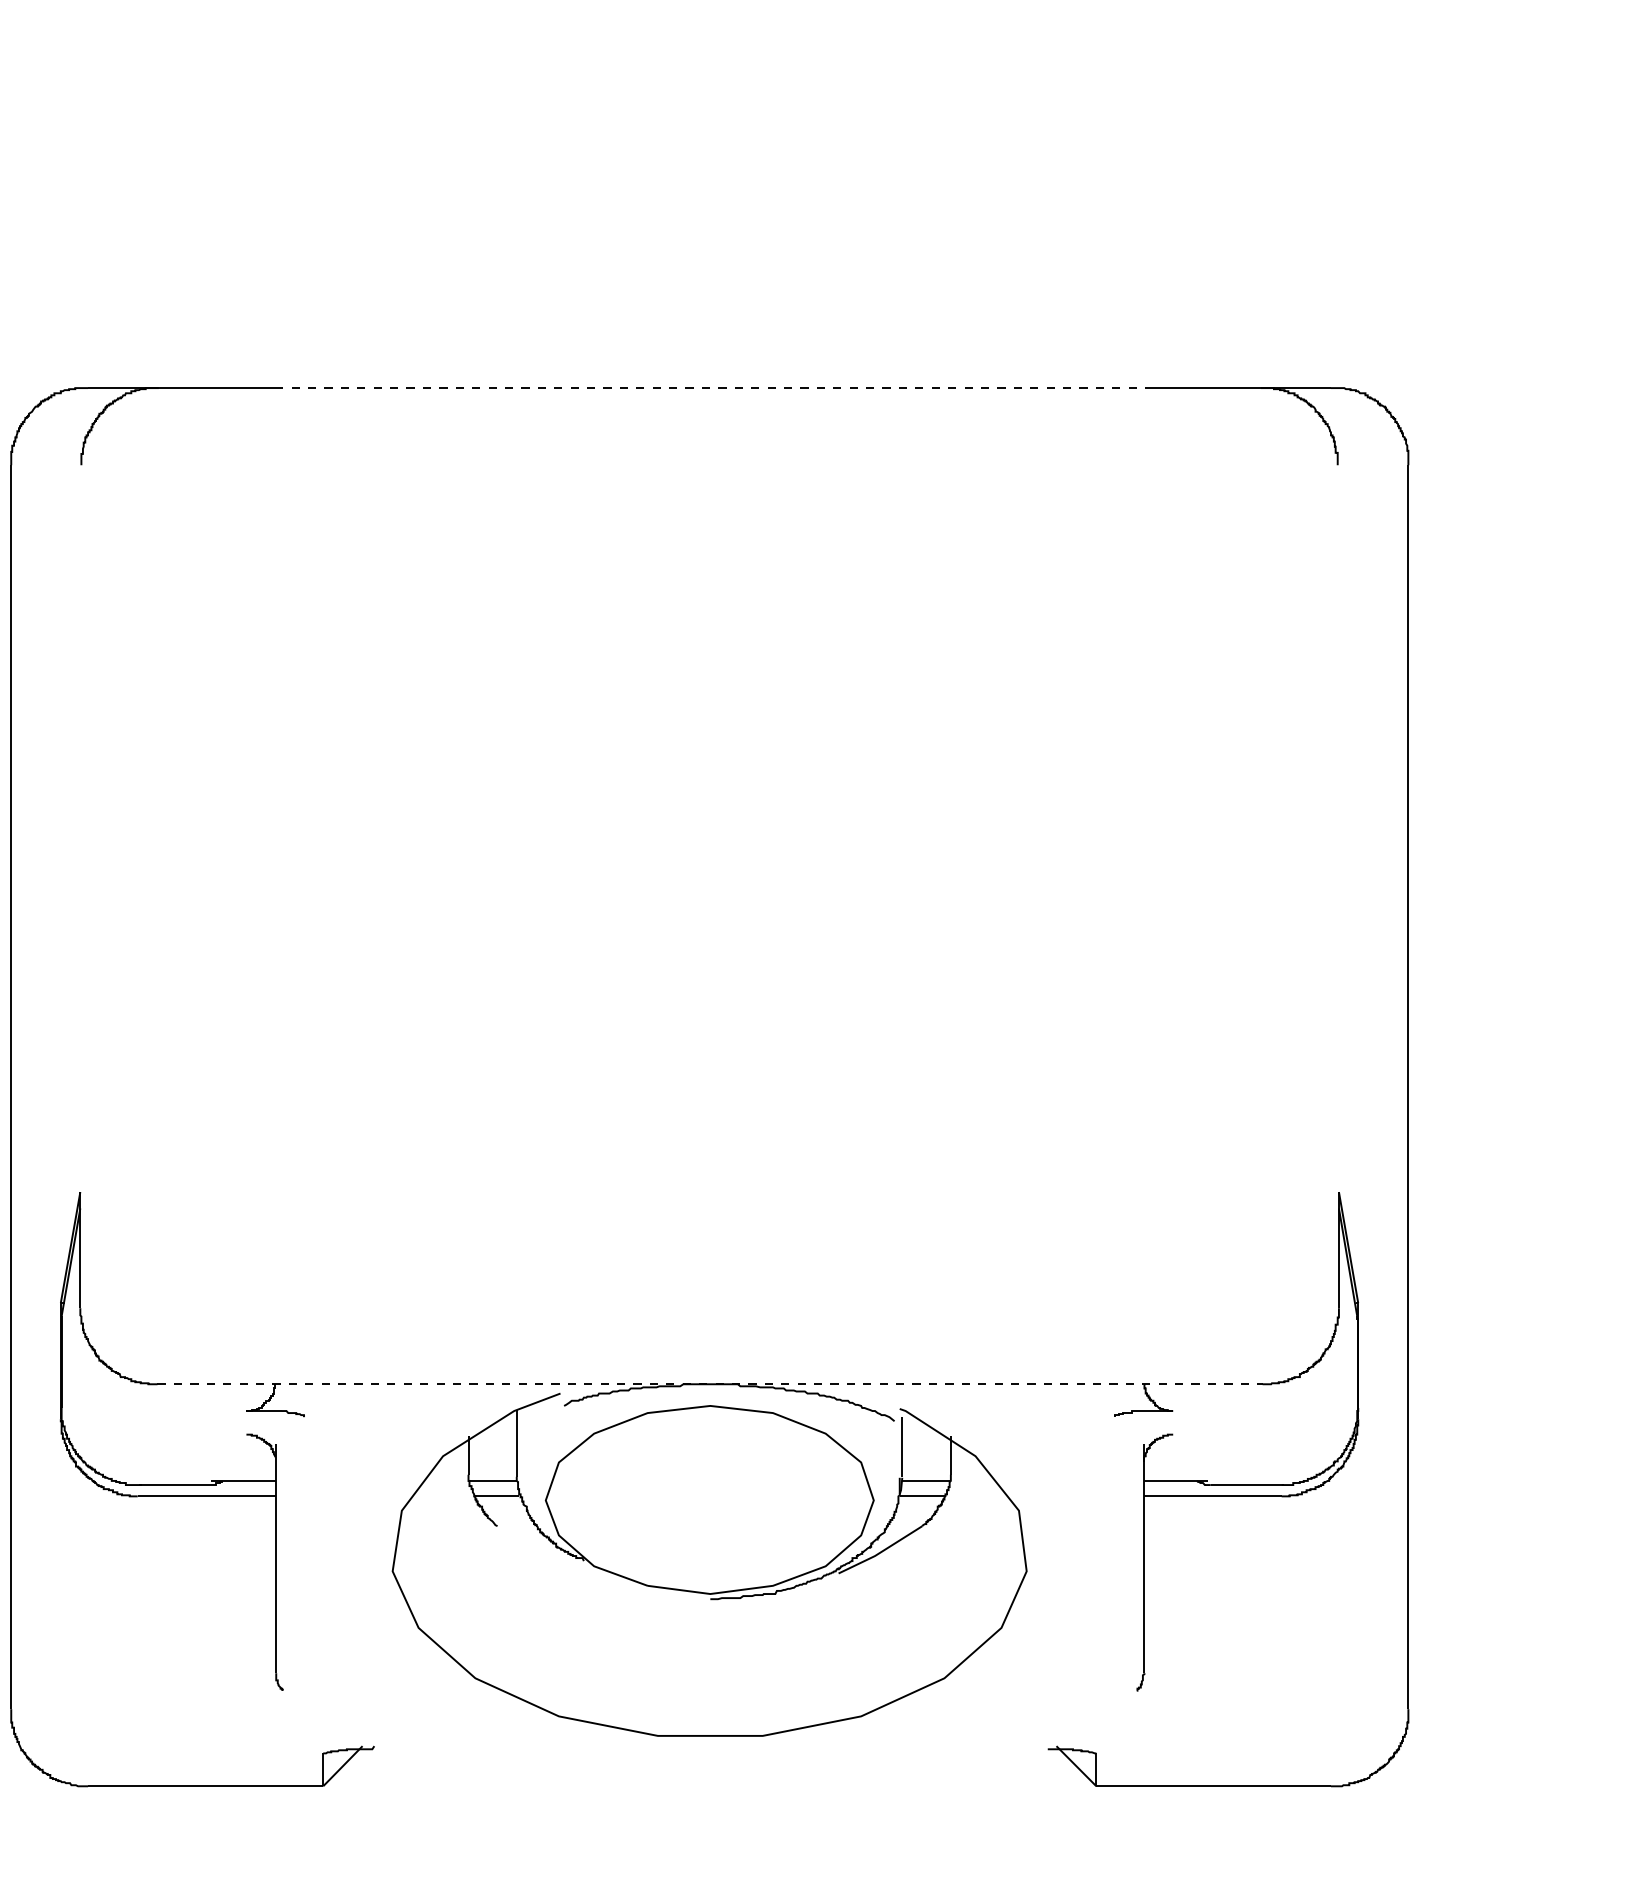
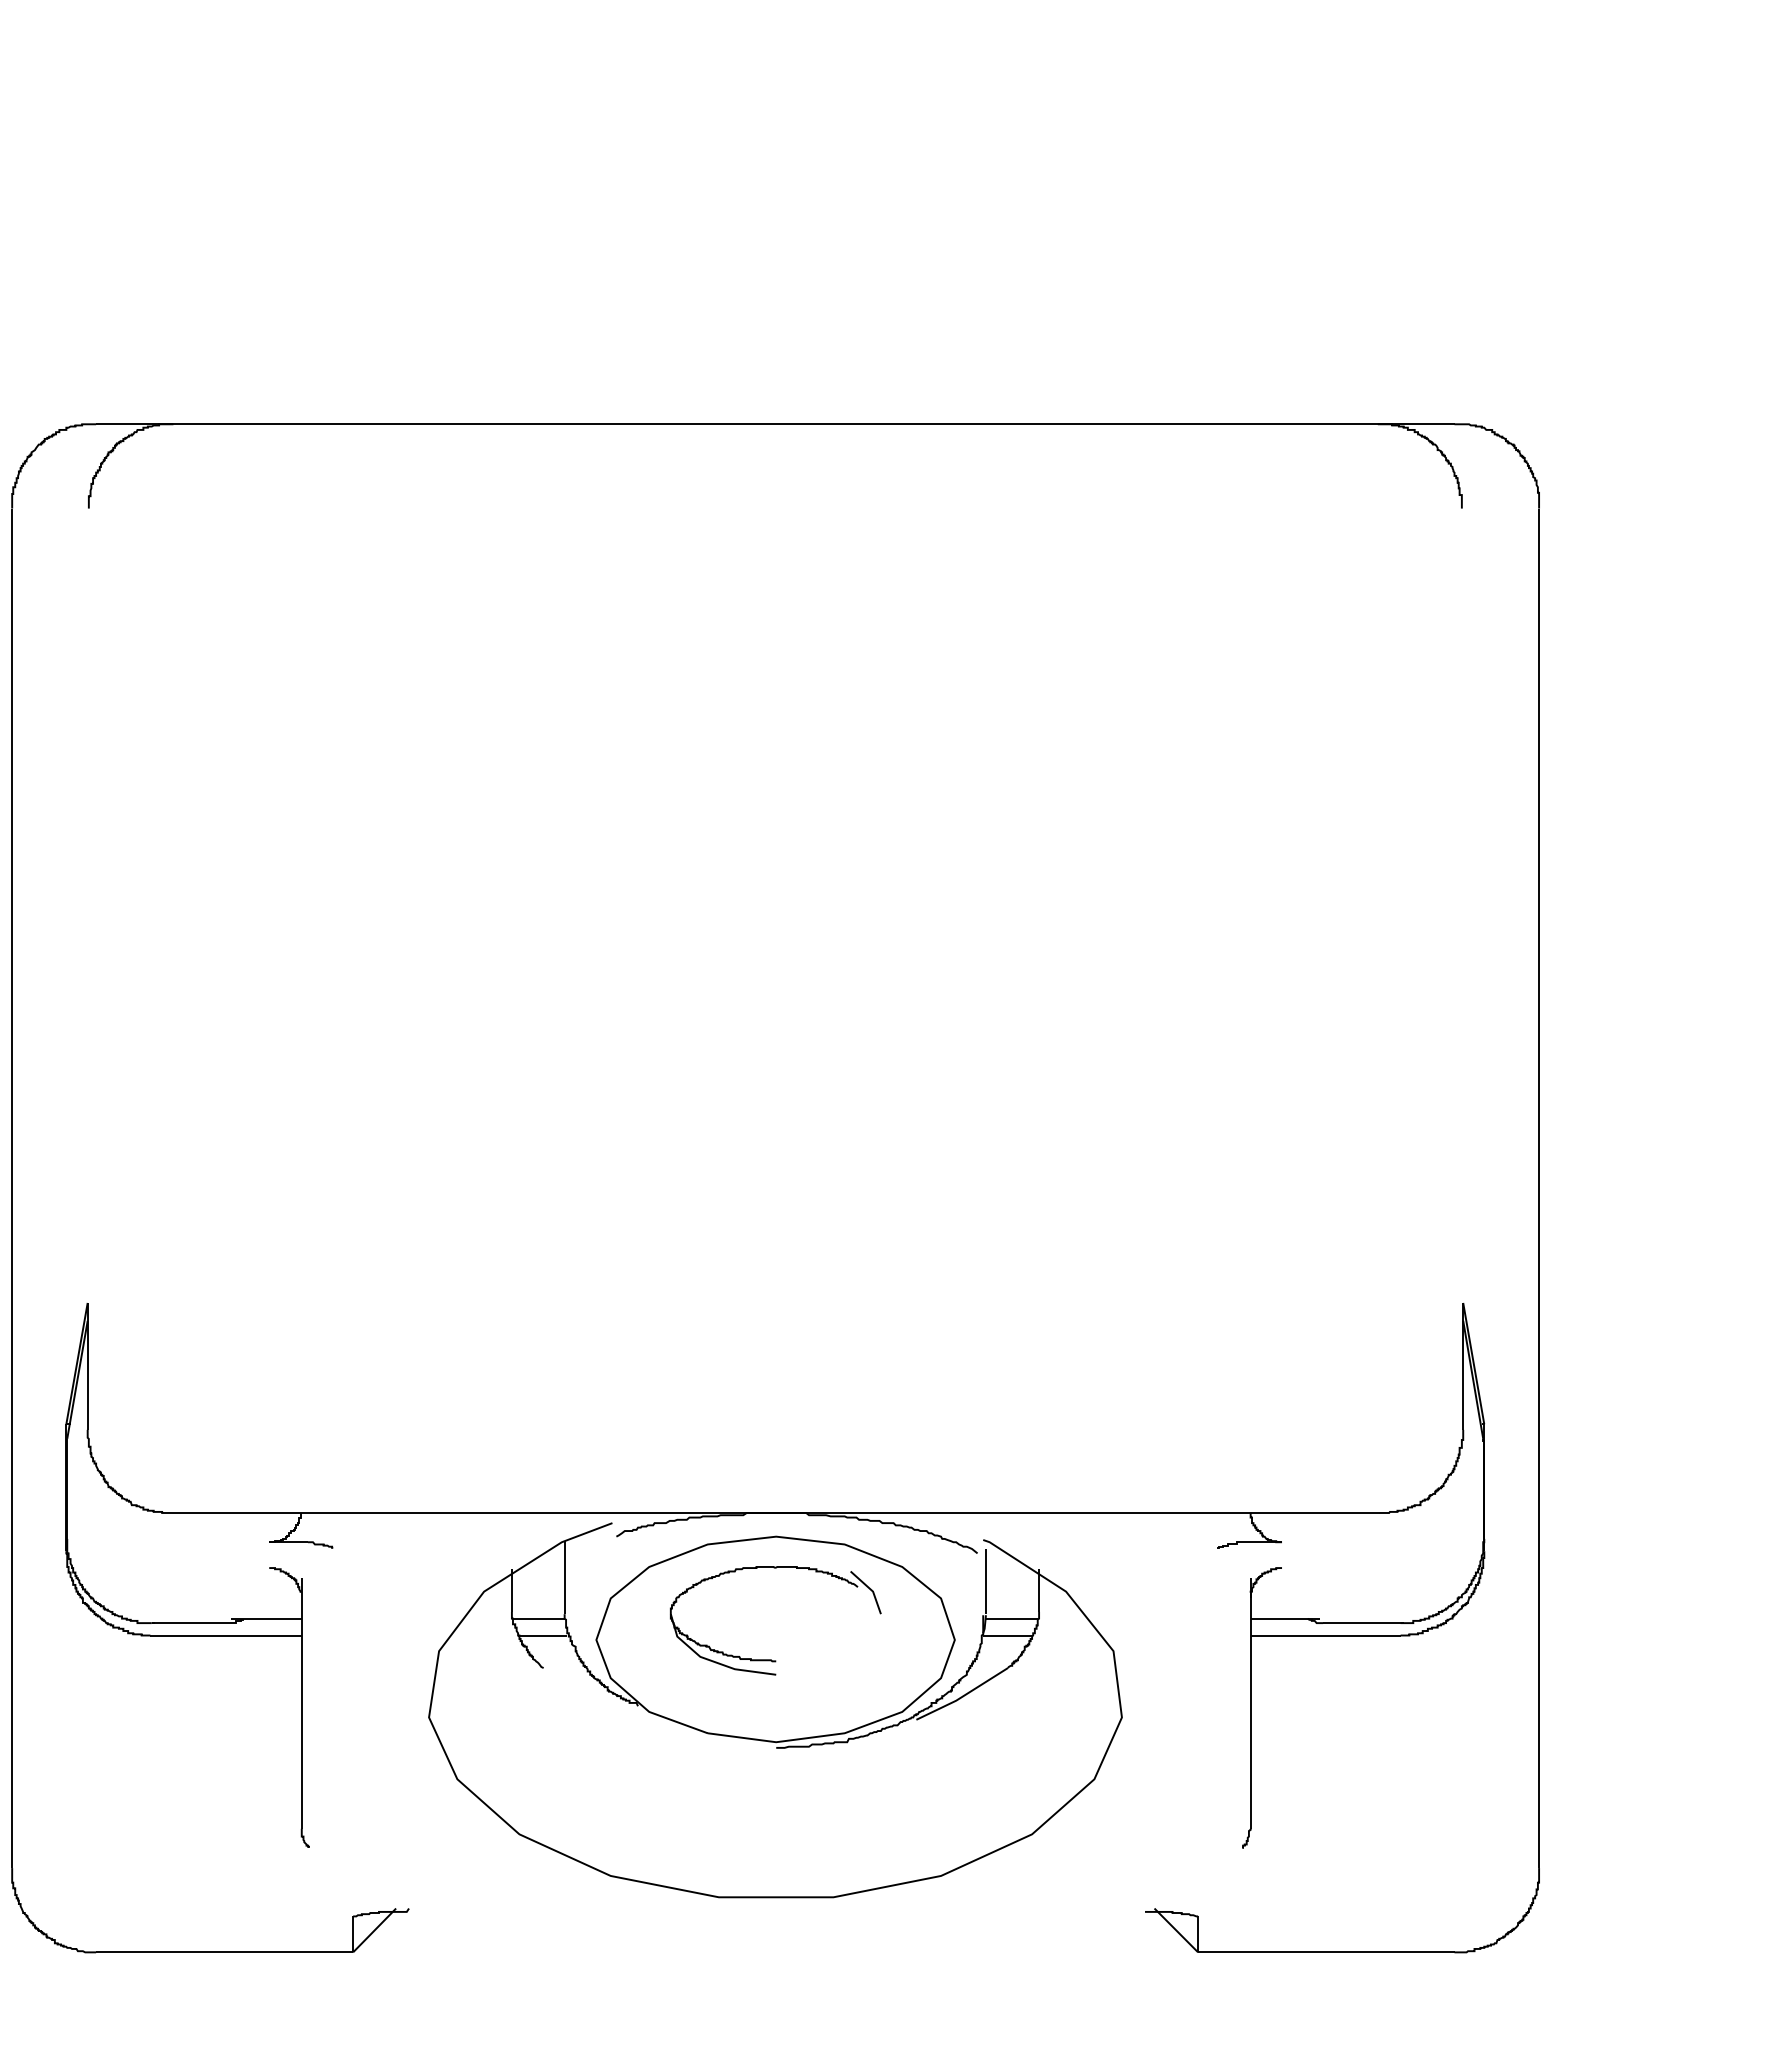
line: (710, 388) -> (776, 424), dashed -> solid
line: (709, 1383) -> (775, 1512), dashed -> solid
part: (706, 1518) -> (771, 1659), added

